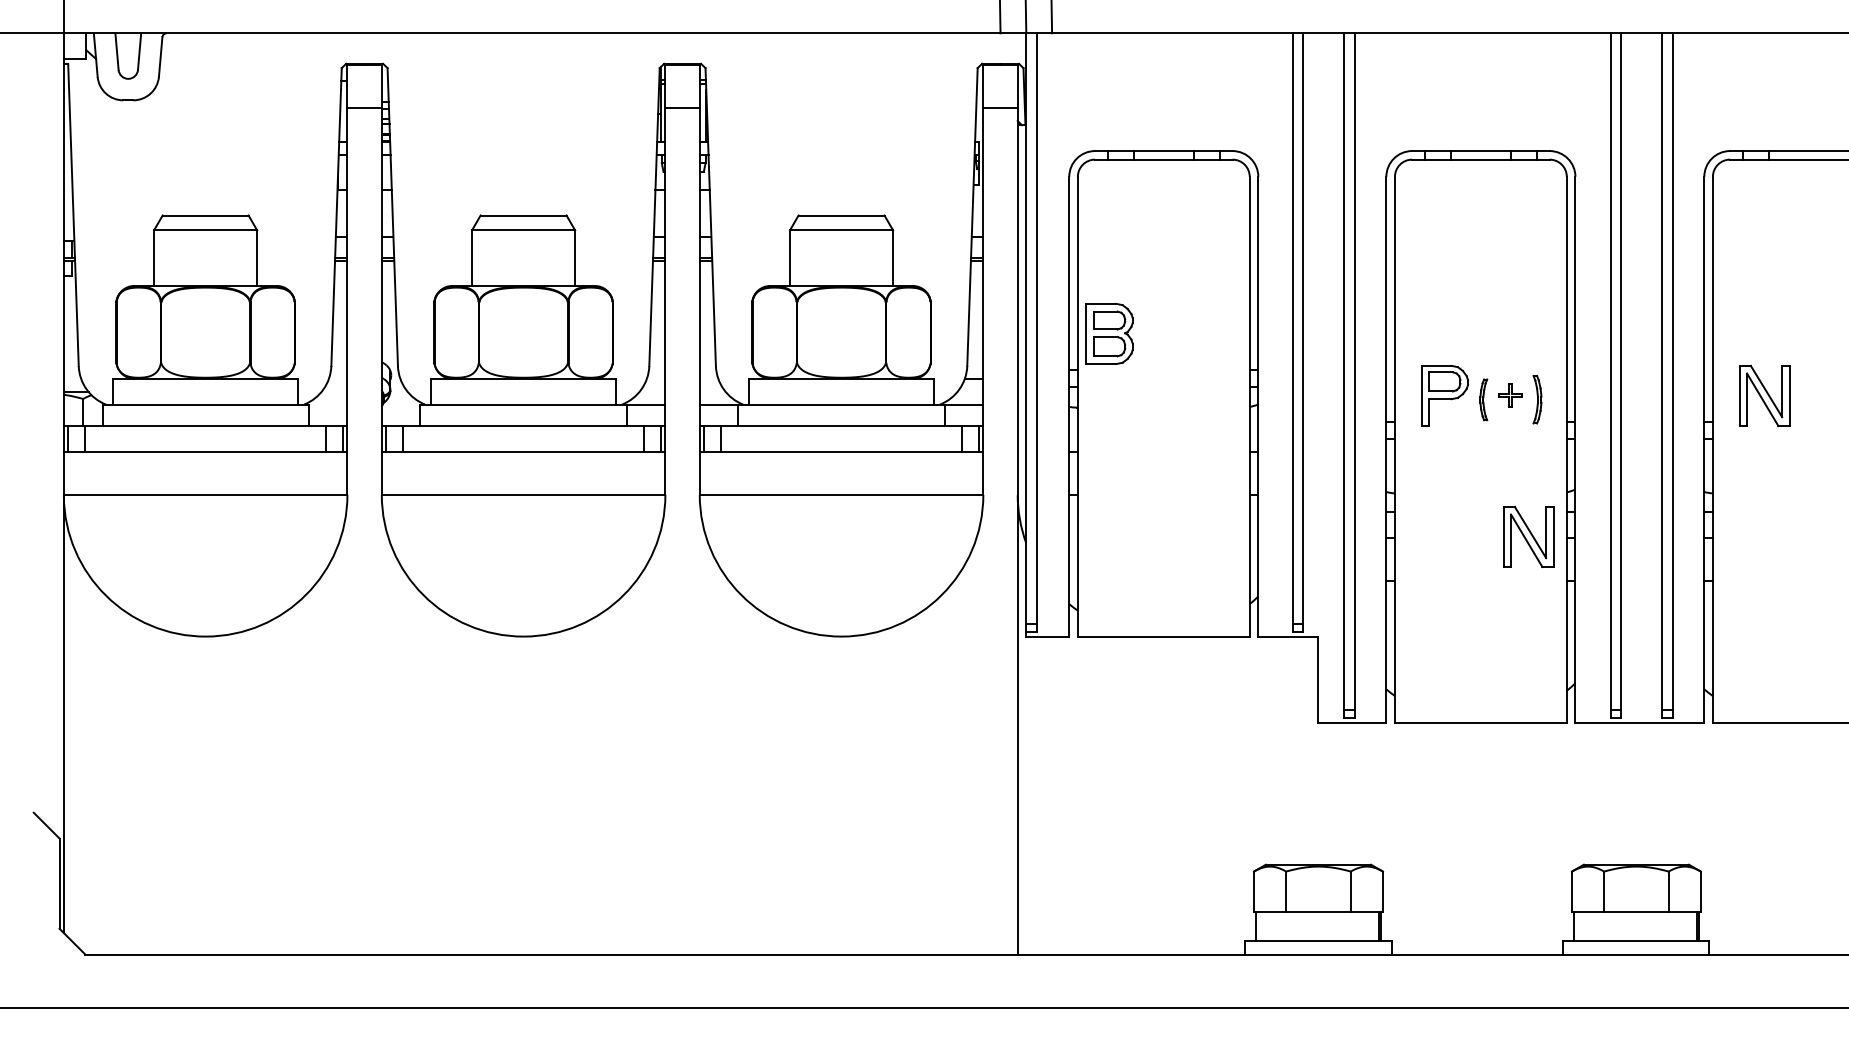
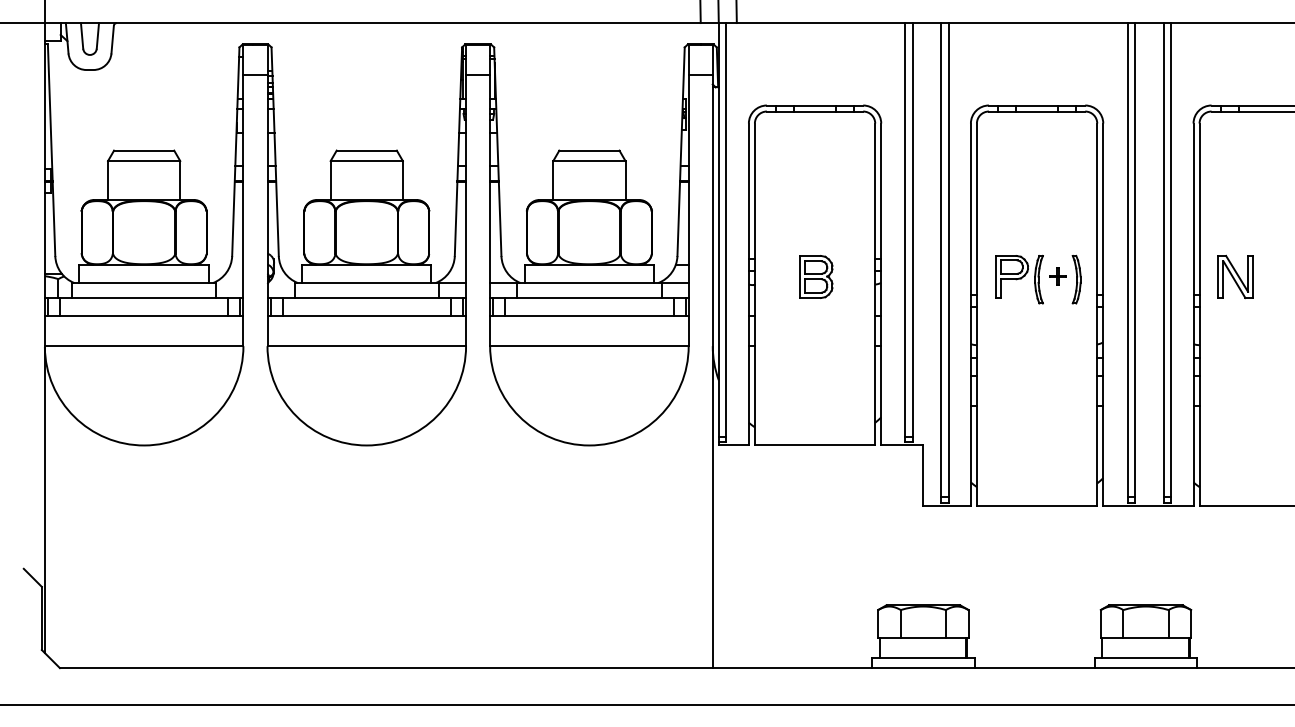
part: (1109, 333) -> (816, 276), moved
part: (1483, 399) -> (1038, 279), size x1.67
part: (1537, 399) -> (1076, 279), size x1.43
part: (1528, 536) -> (1070, 375), removed

